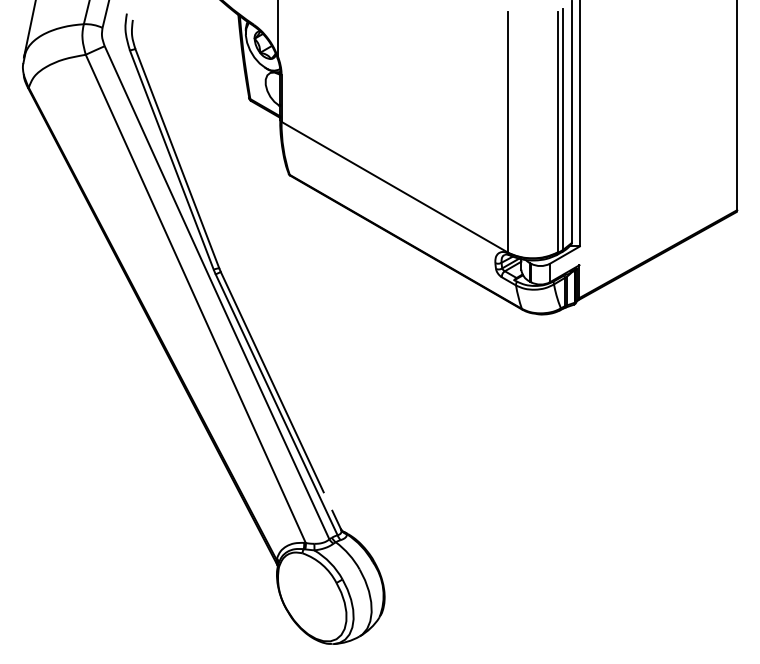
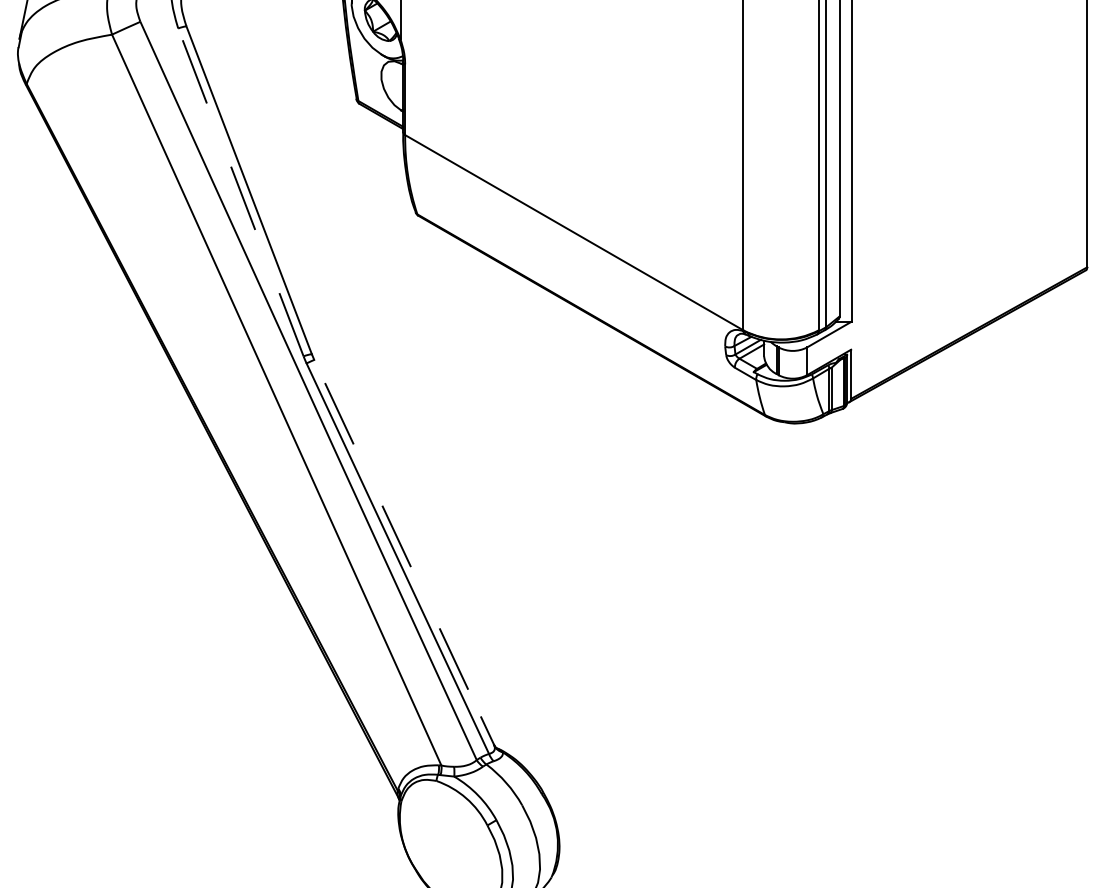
line: (171, 159) -> (240, 191), solid -> dashed
line: (272, 382) -> (391, 525), solid -> dashed

